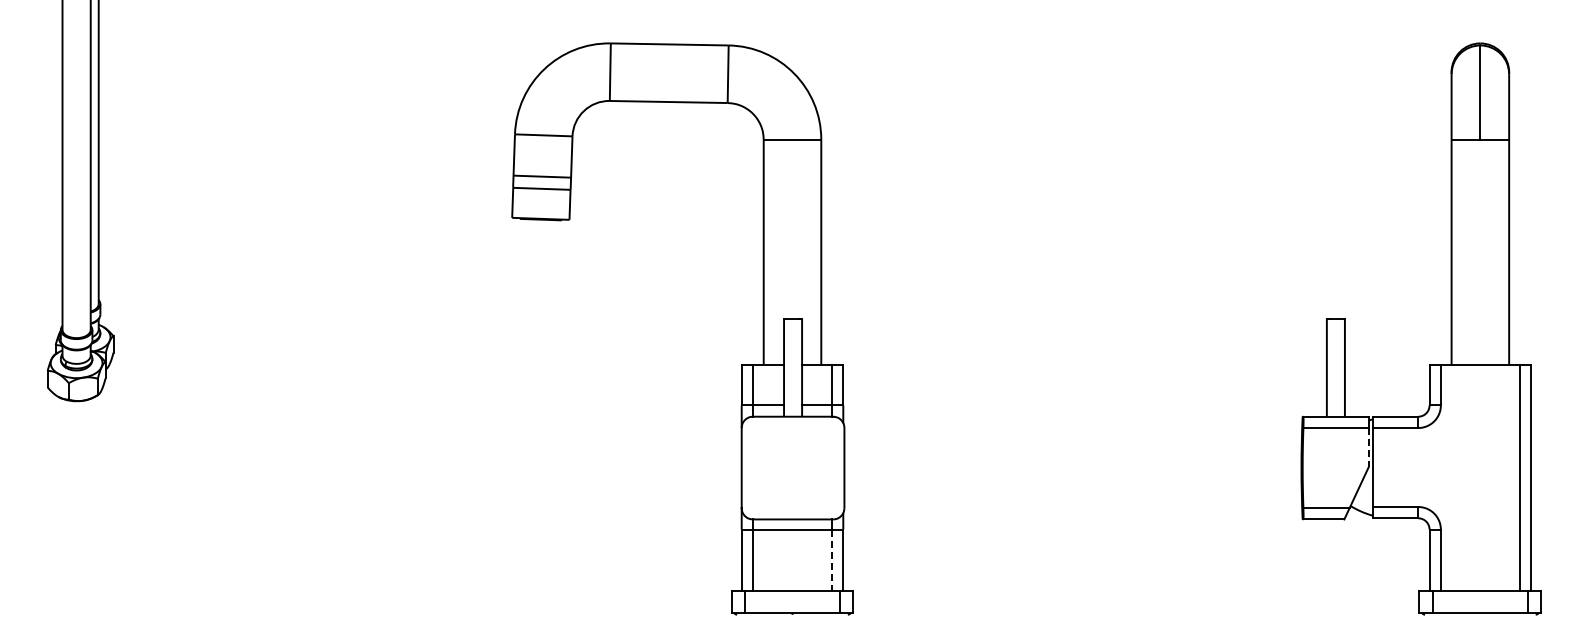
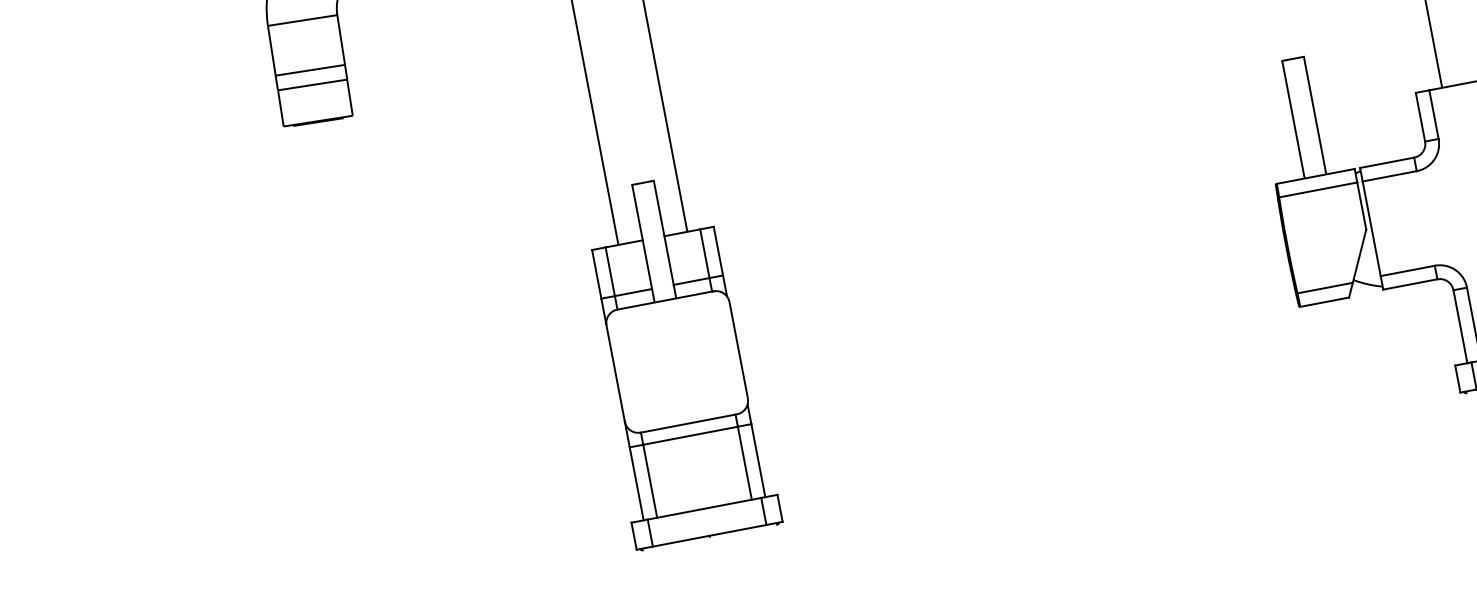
line: (1368, 447) -> (1361, 205), dashed -> solid
line: (832, 560) -> (745, 463), dashed -> solid

